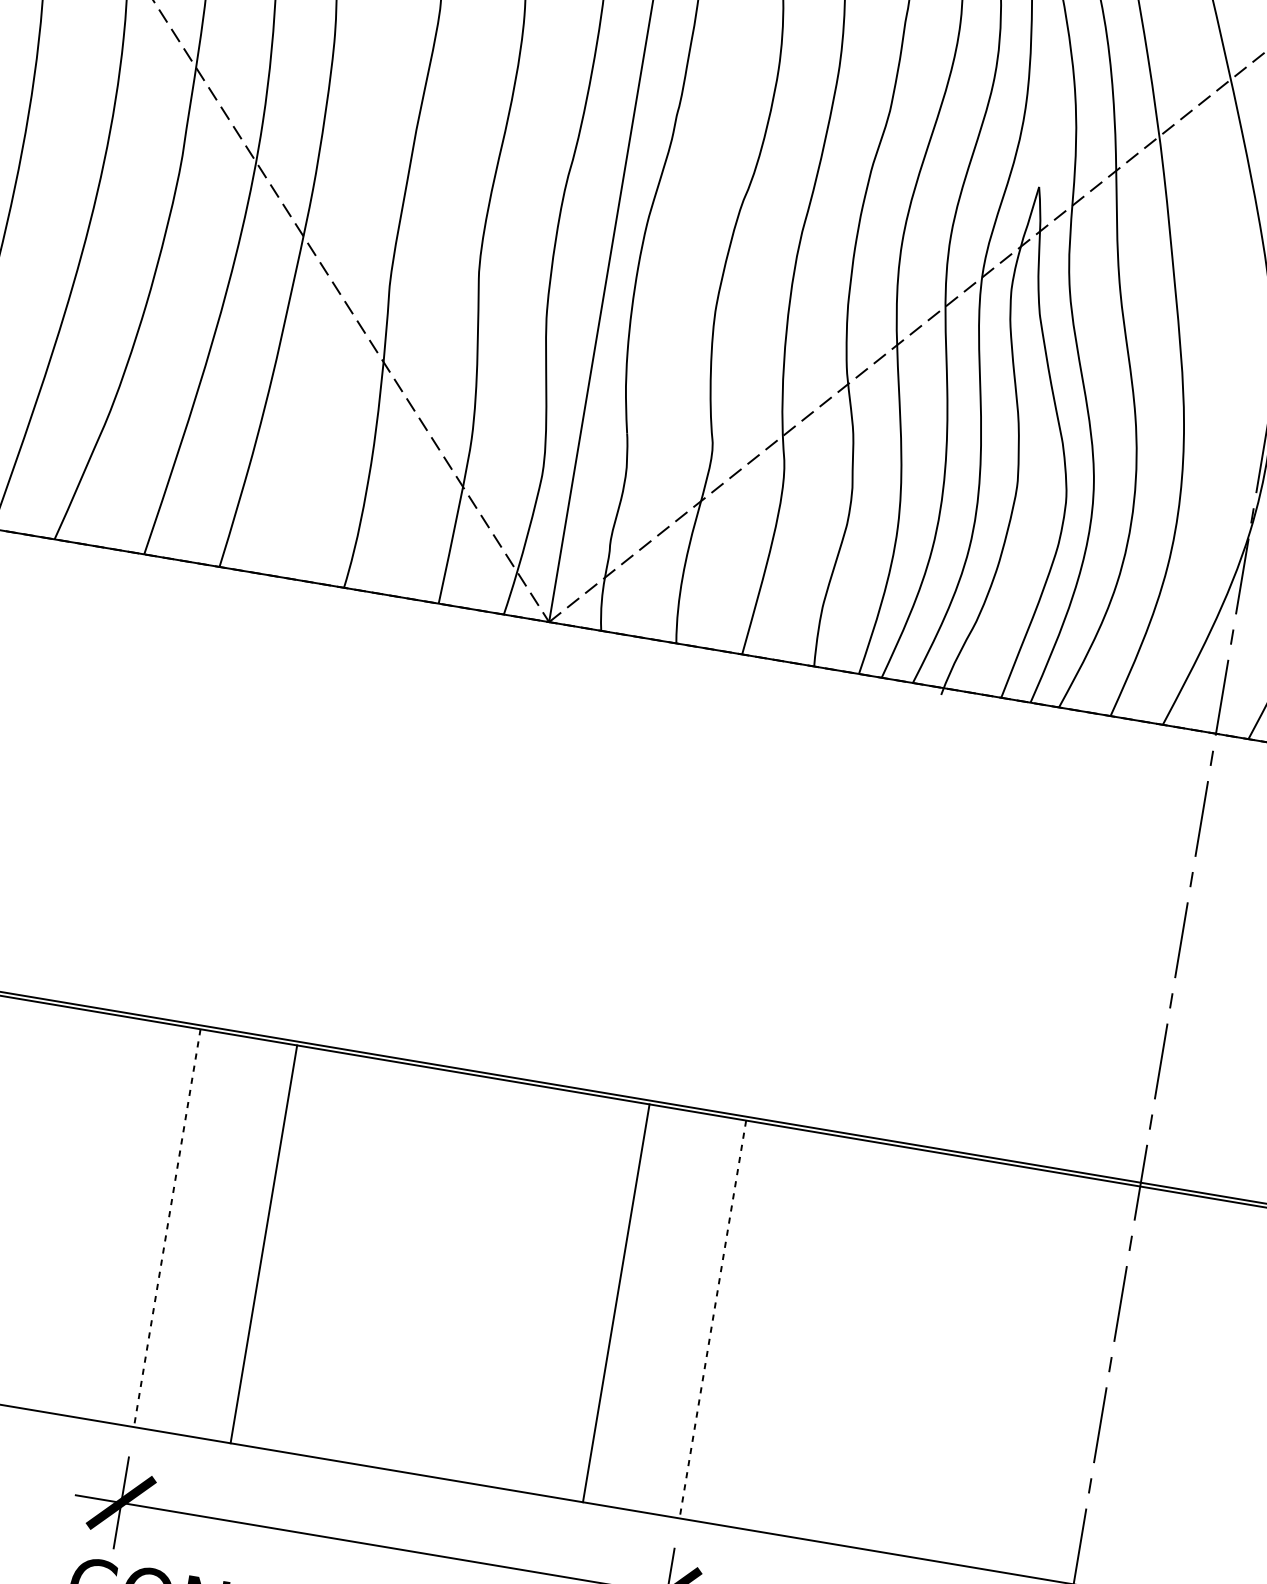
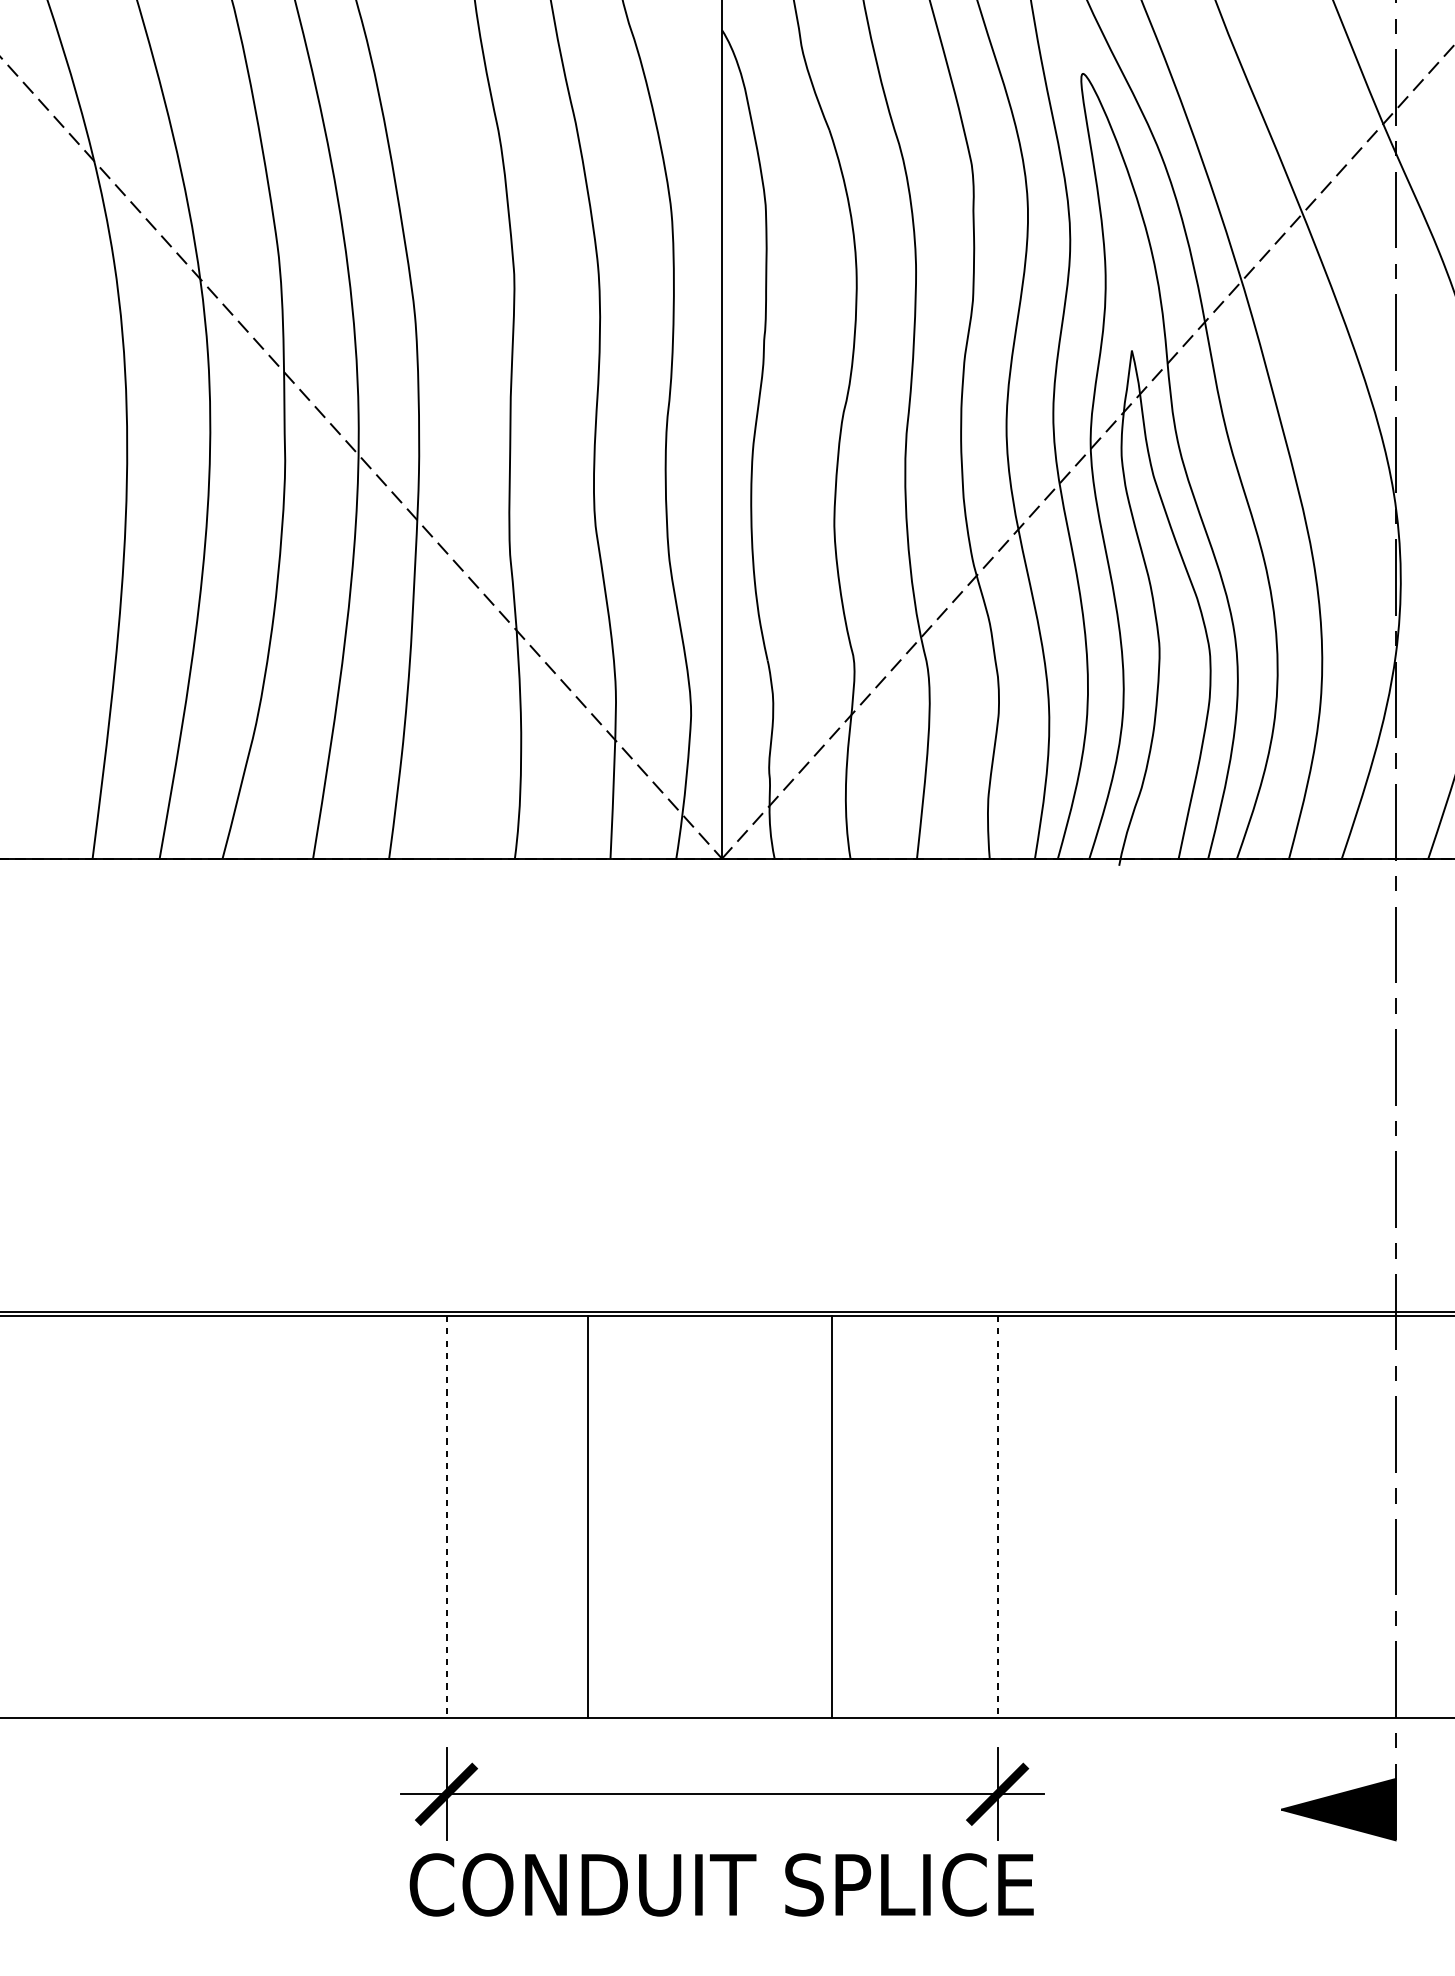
line: (264, 1244) -> (588, 1516), moved
line: (615, 1302) -> (831, 1516), moved

